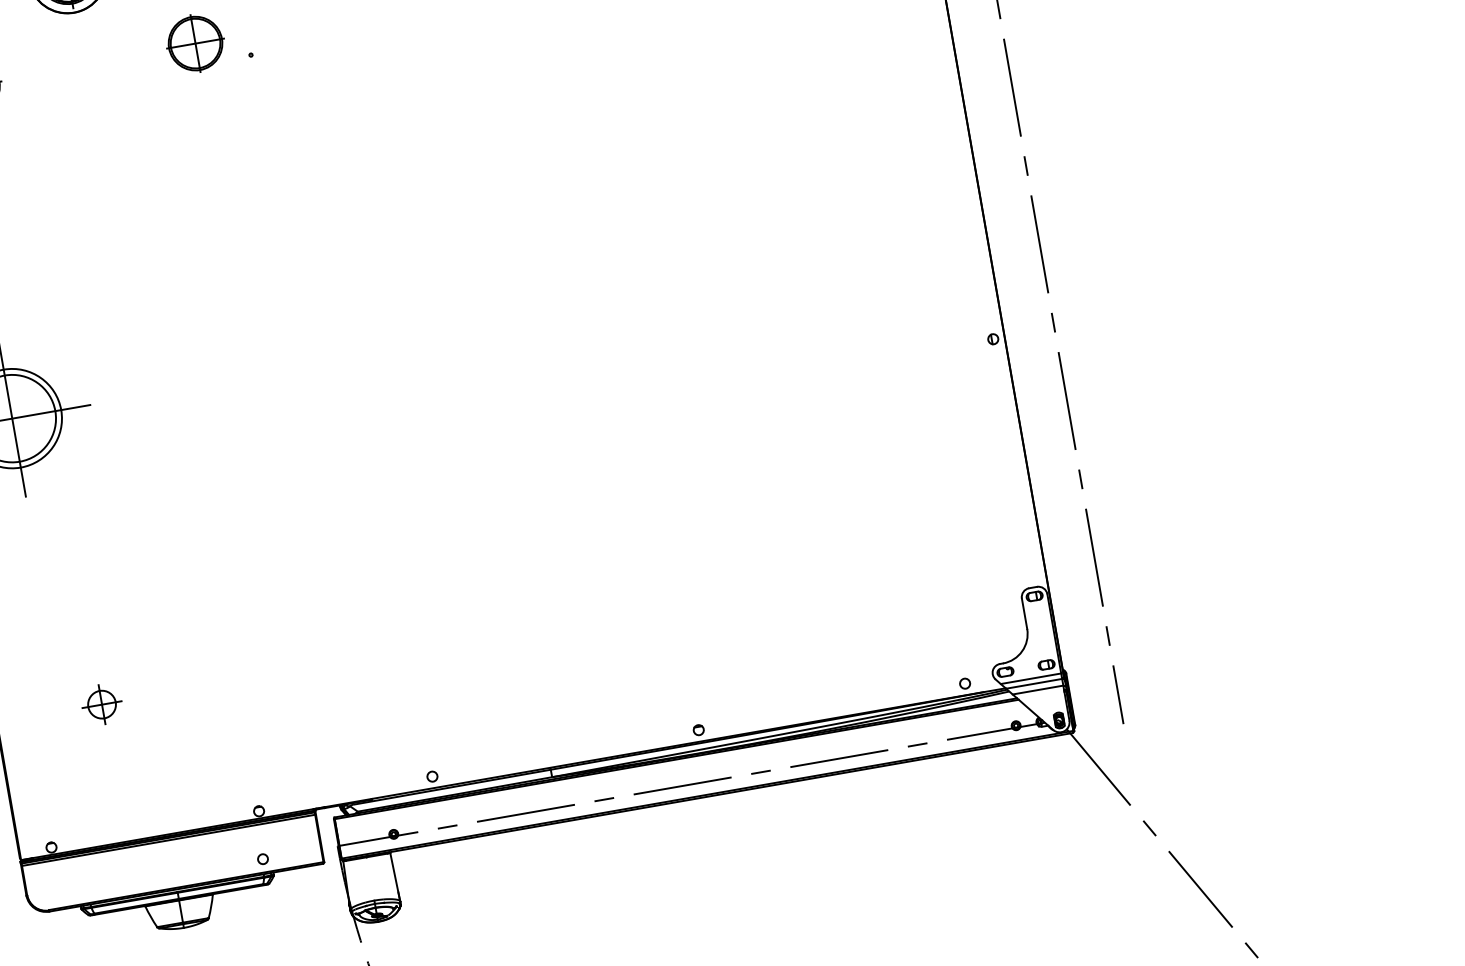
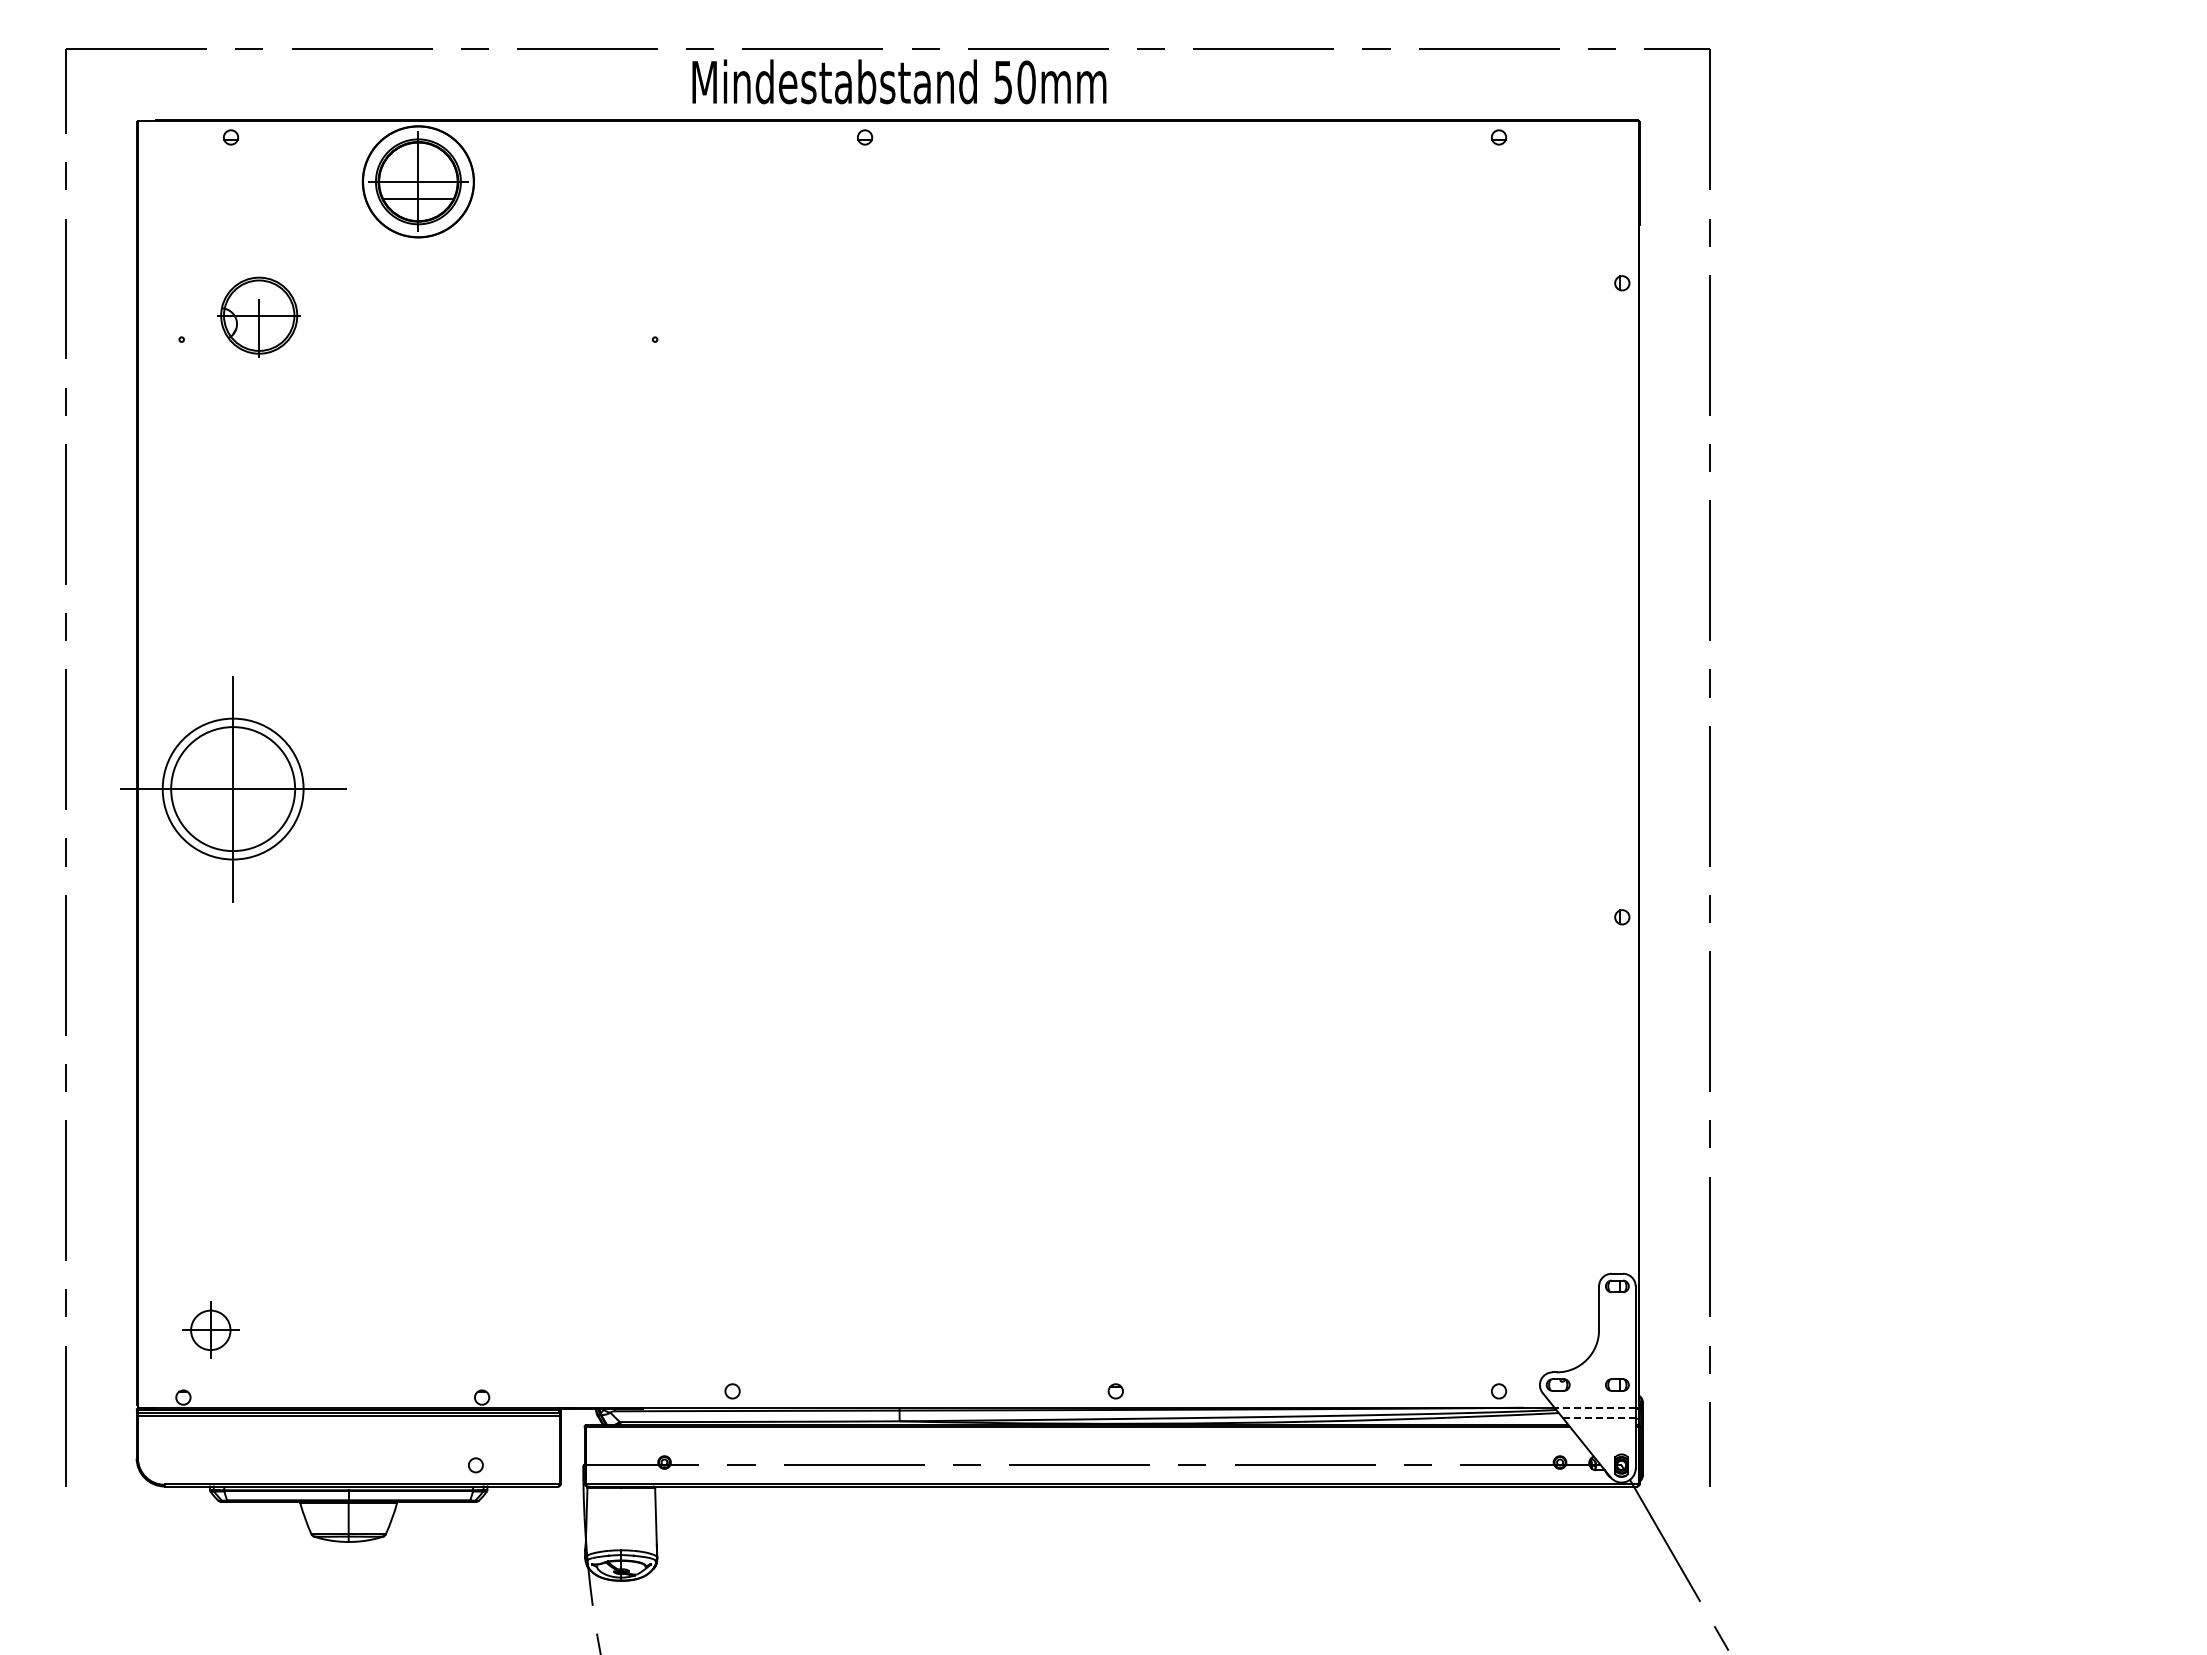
part: (195, 43) -> (580, 309), removed
line: (1030, 678) -> (1591, 1400), removed
line: (1033, 684) -> (1594, 1408), solid -> dashed
line: (1037, 690) -> (1598, 1418), solid -> dashed
part: (101, 704) -> (210, 1329), moved

